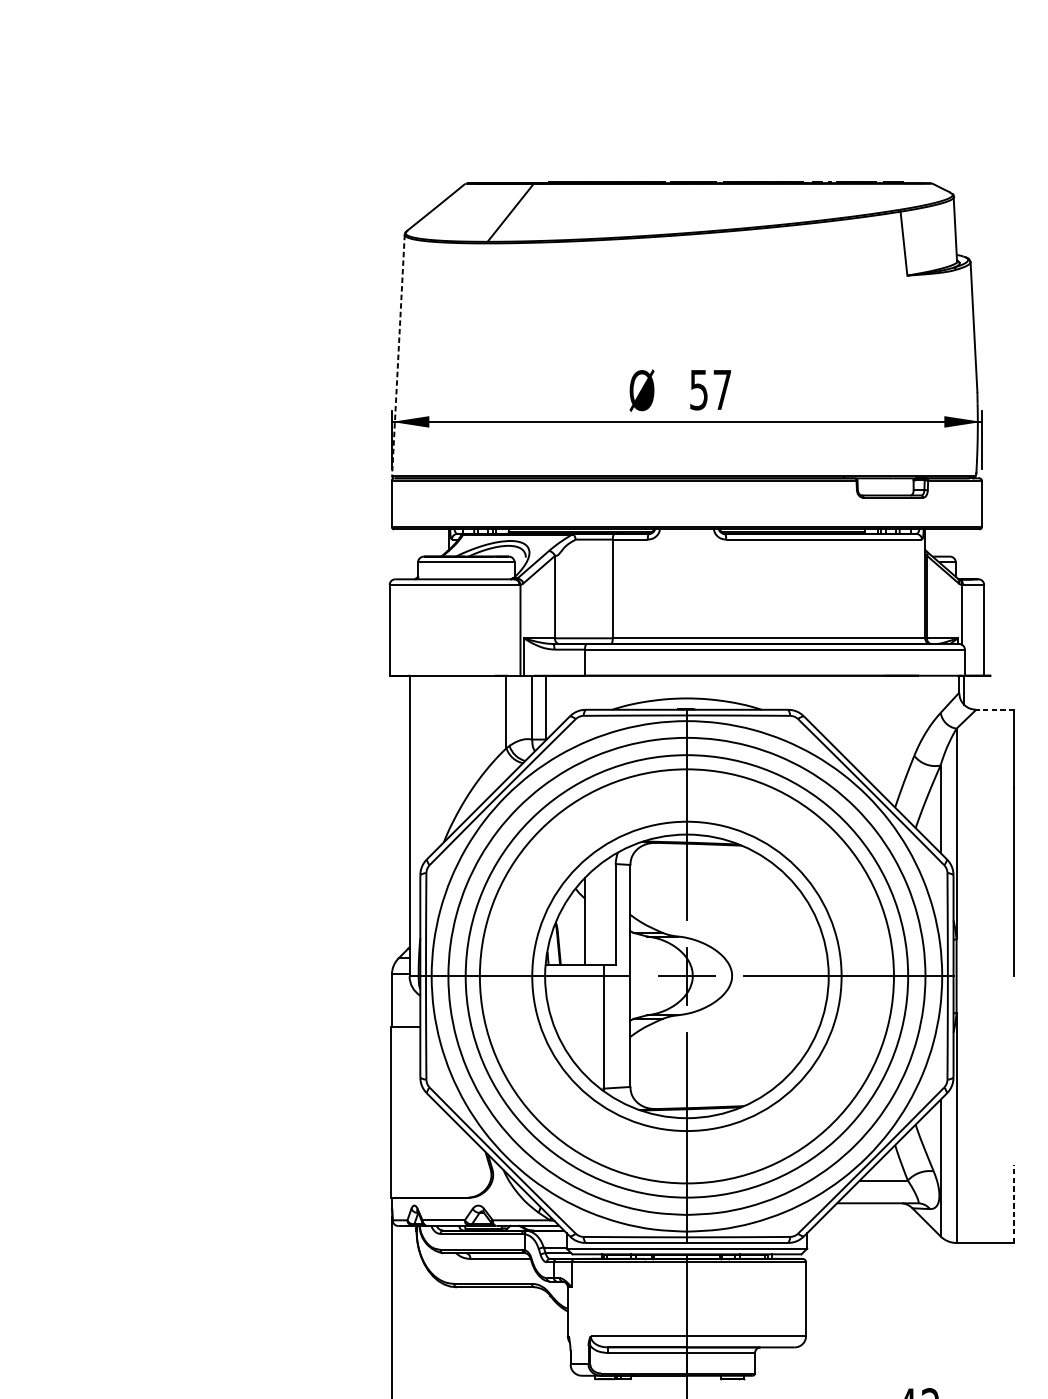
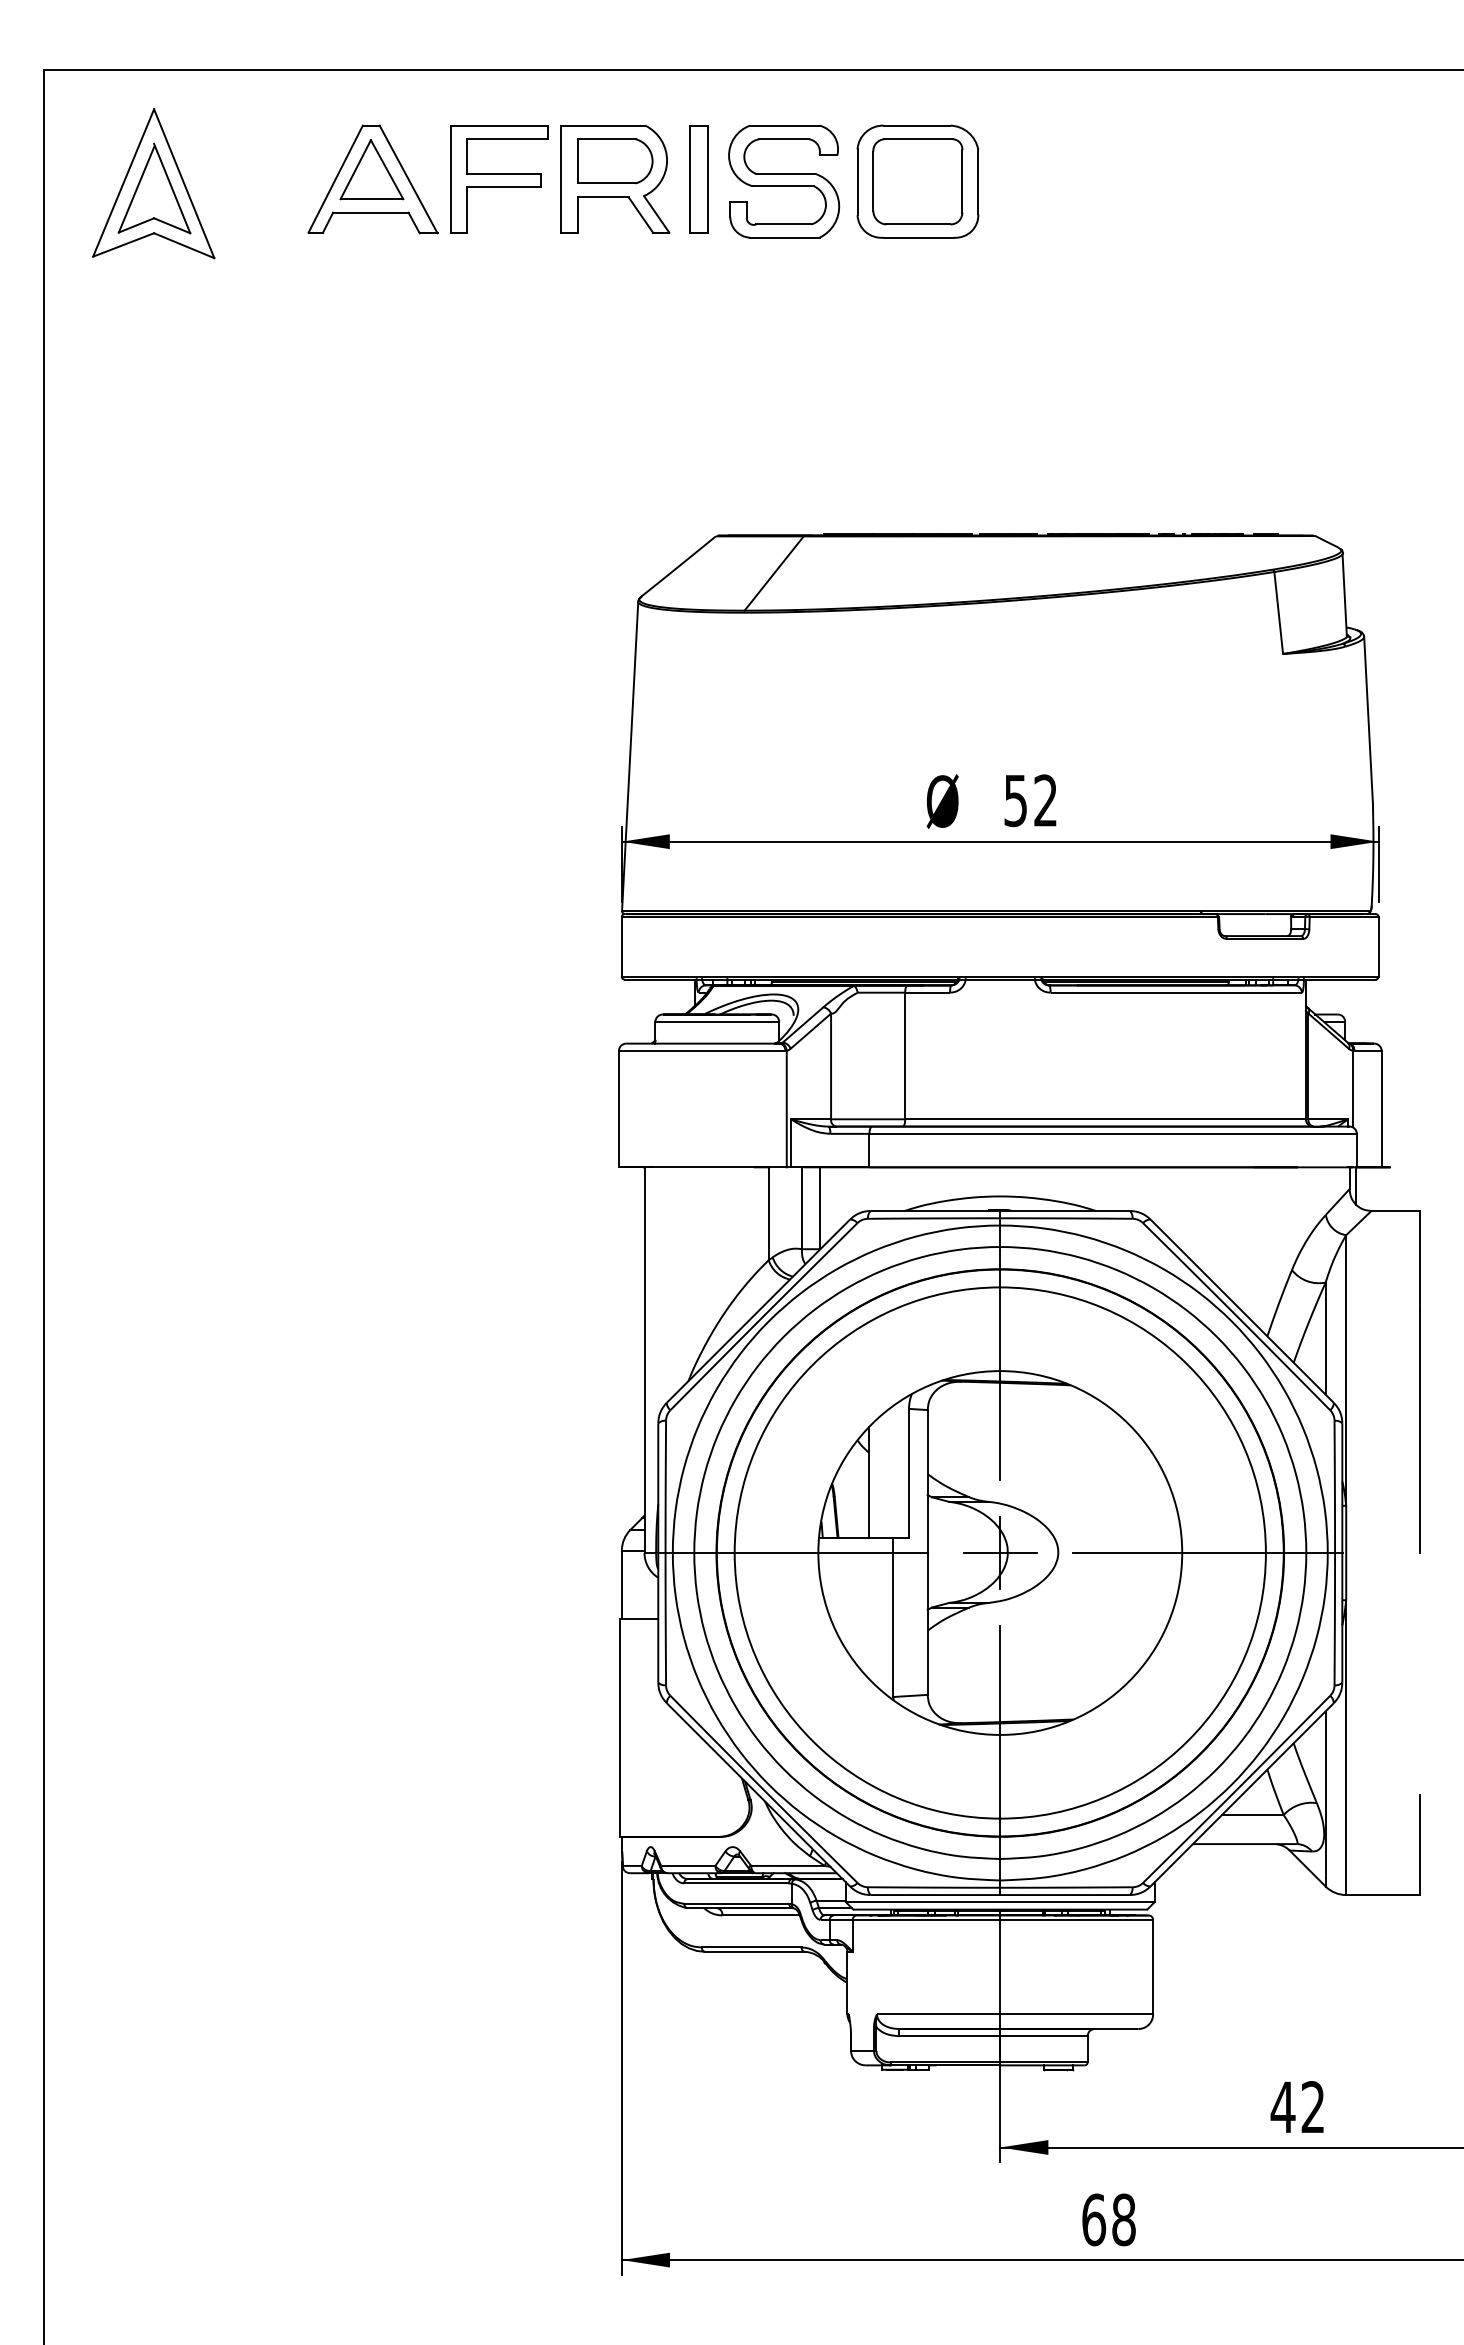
line: (398, 355) -> (630, 756), dashed -> solid
text: (722, 389) -> (1045, 800), 57 -> 52
line: (994, 710) -> (1395, 1211), dashed -> solid
circle: (686, 975) -> (999, 1552), size x1.43
line: (1014, 1203) -> (1420, 1844), dashed -> solid

